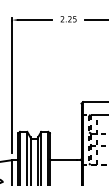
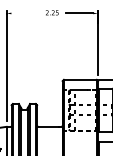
line: (34, 20) -> (24, 13), removed

